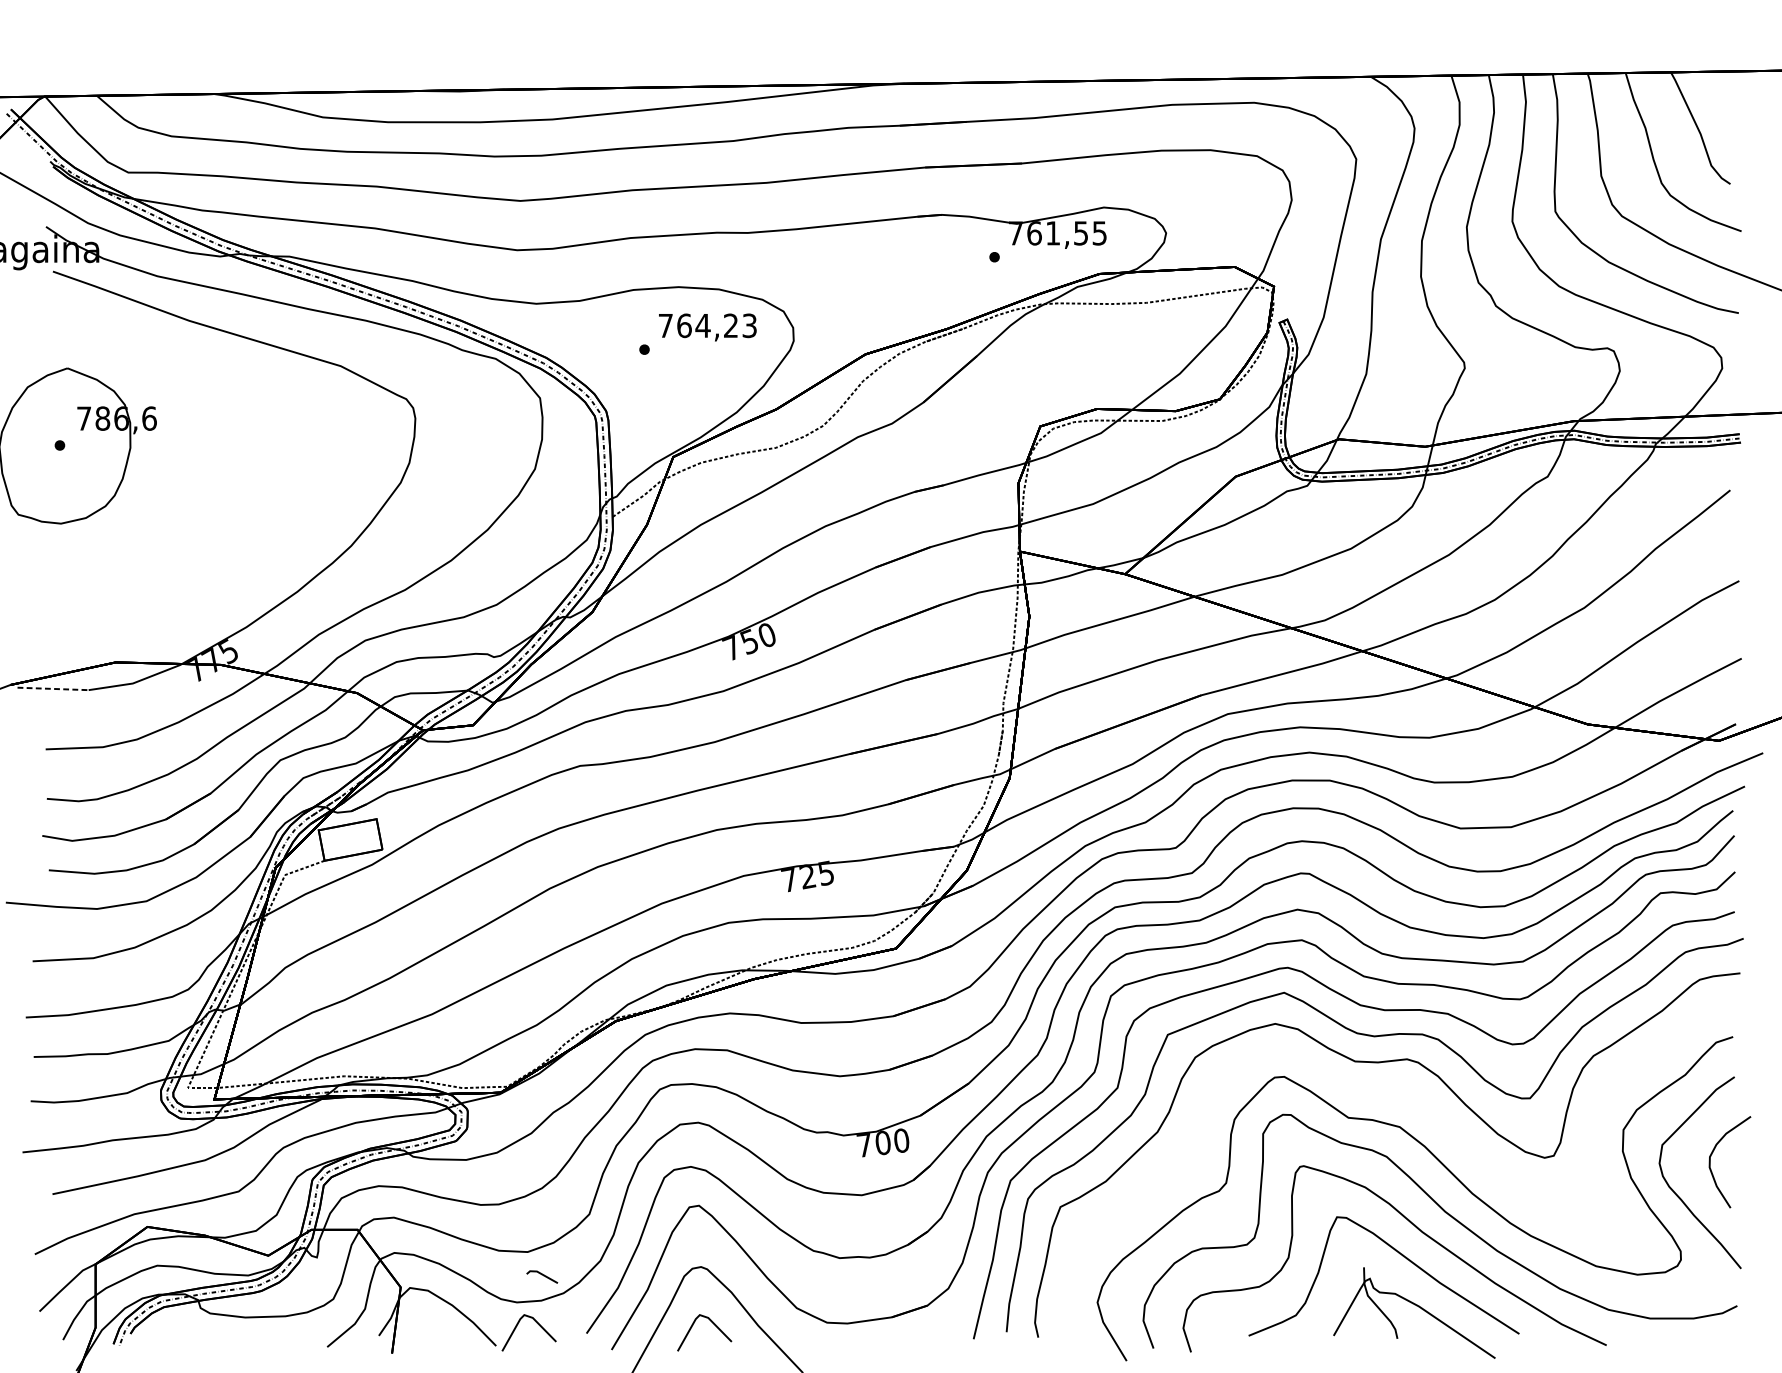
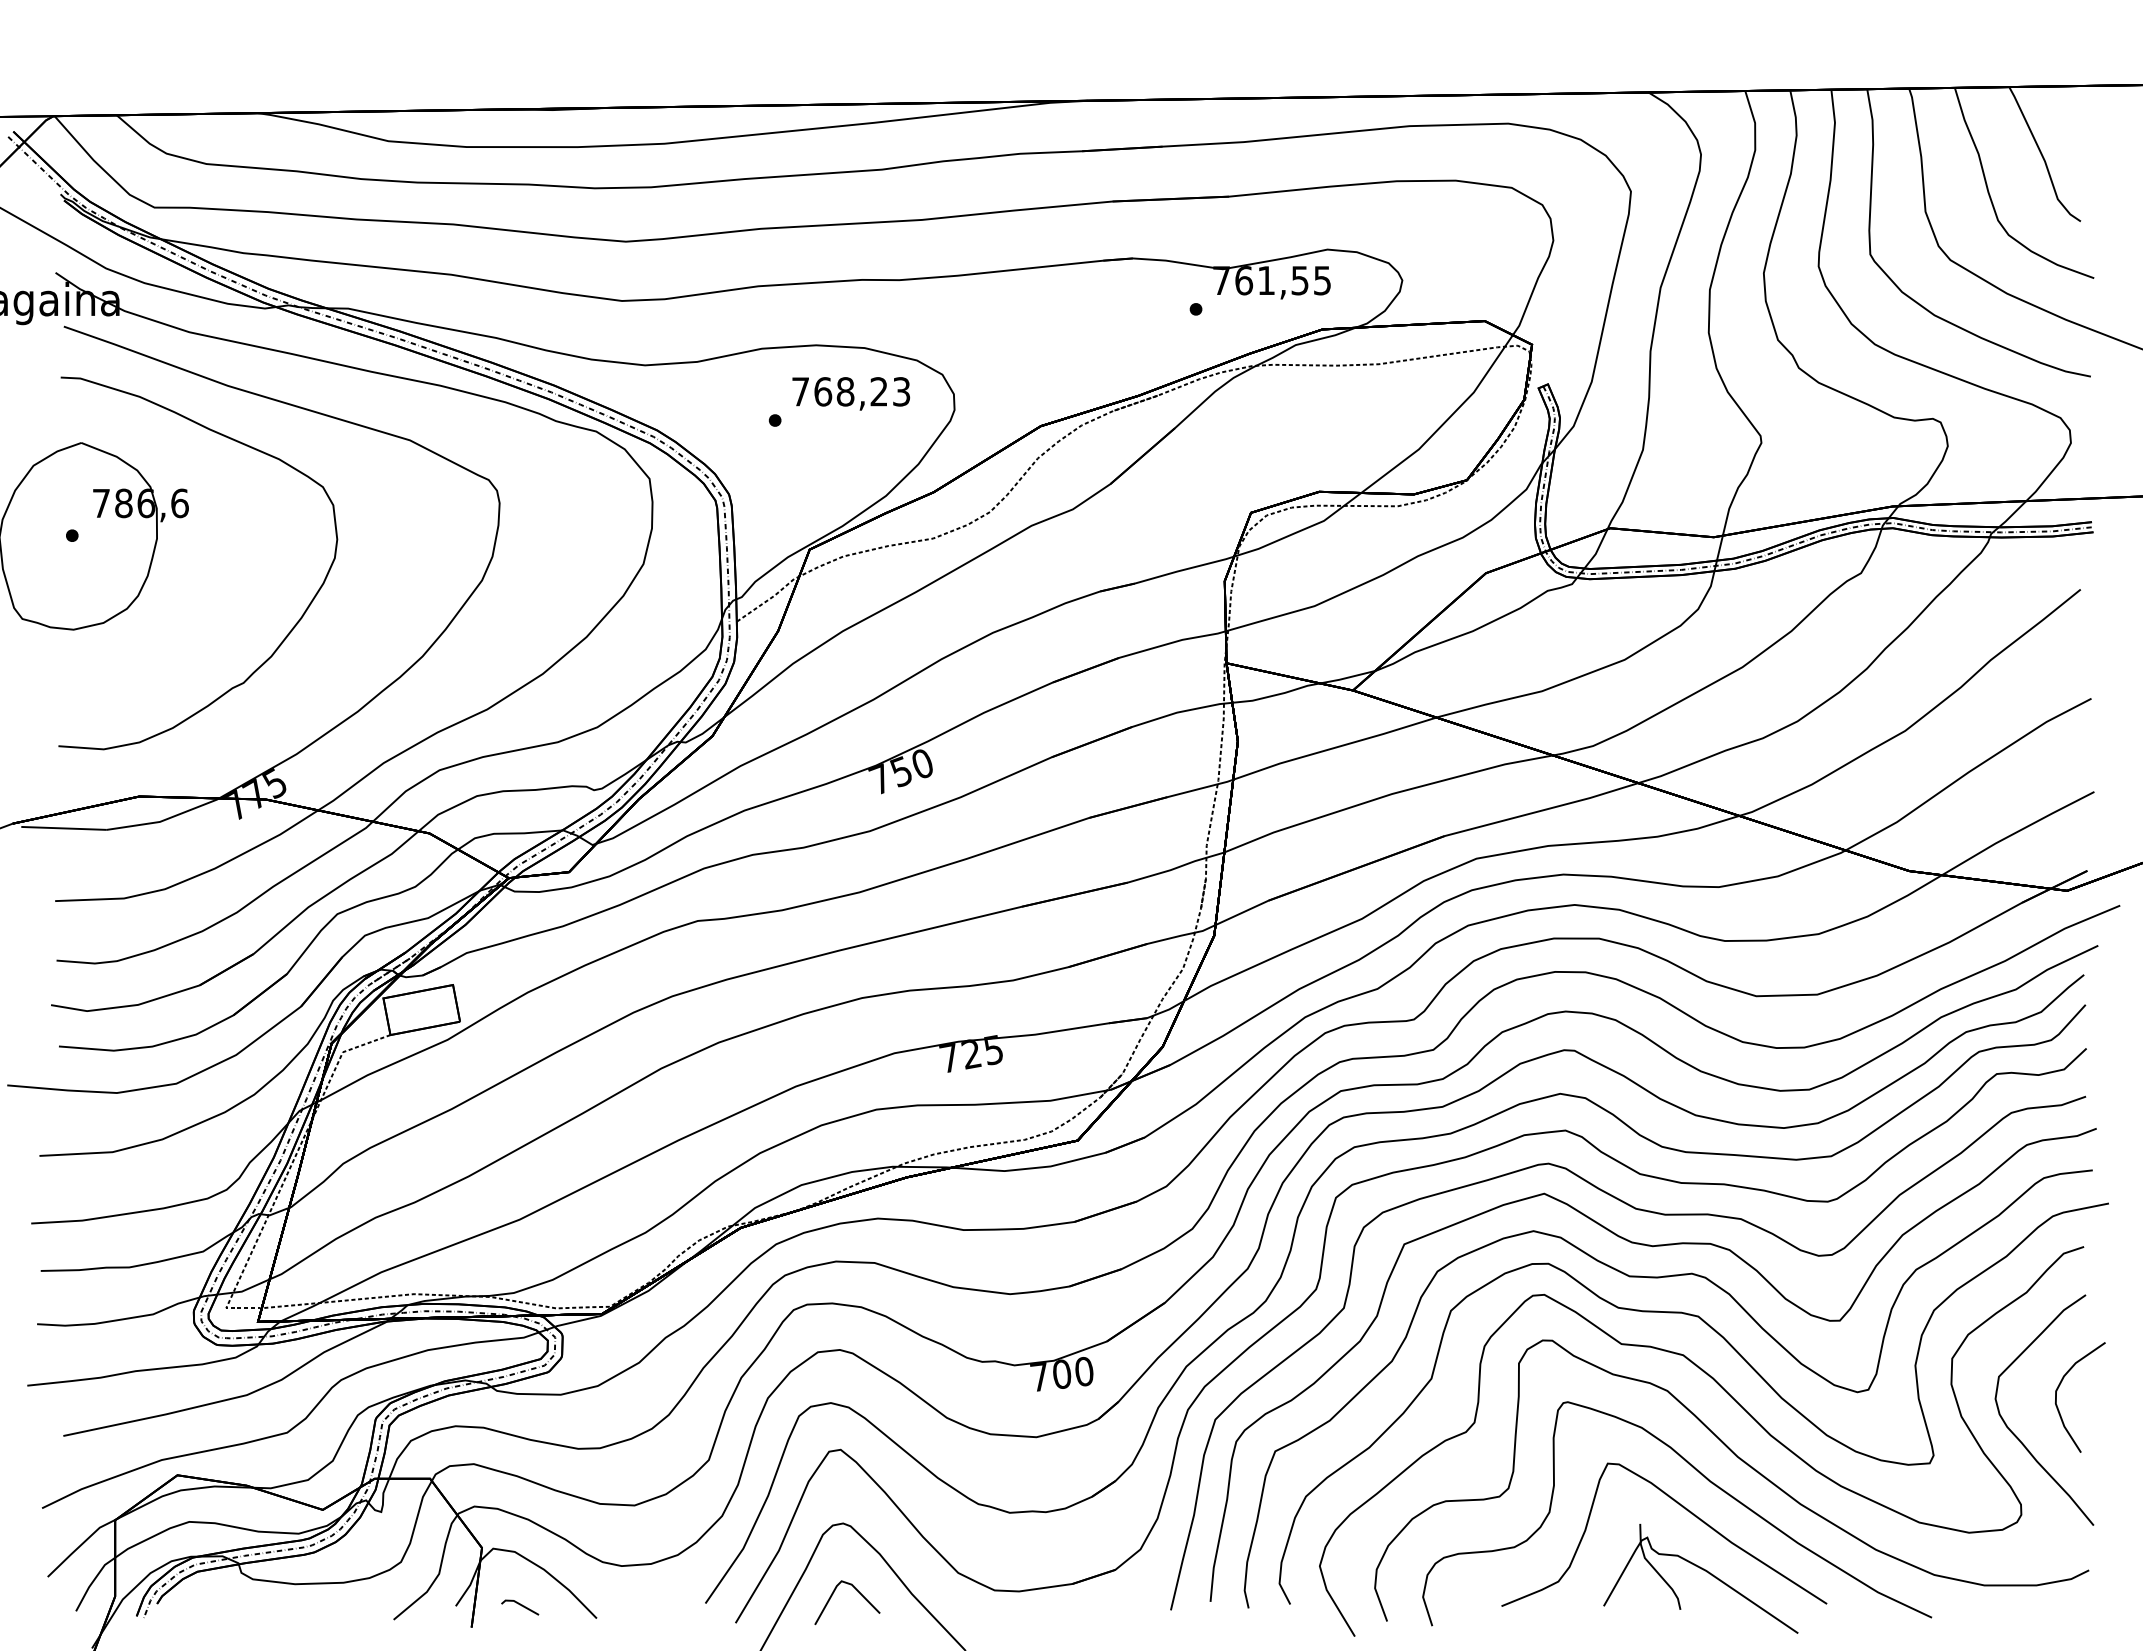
text: (703, 325) -> (845, 391), 764,23 -> 768,23
curve: (239, 525) -> (288, 632), added
line: (53, 688) -> (64, 828), dashed -> solid
curve: (1447, 1128) -> (1740, 1356), added
line: (543, 1276) -> (521, 1606), moved
line: (537, 1323) -> (646, 1591), removed

